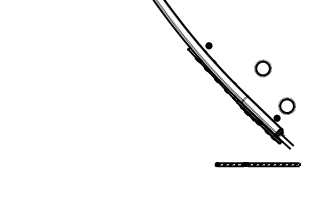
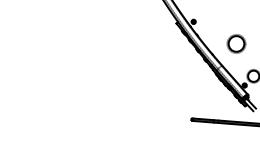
part: (262, 68) -> (236, 43), size x1.4

